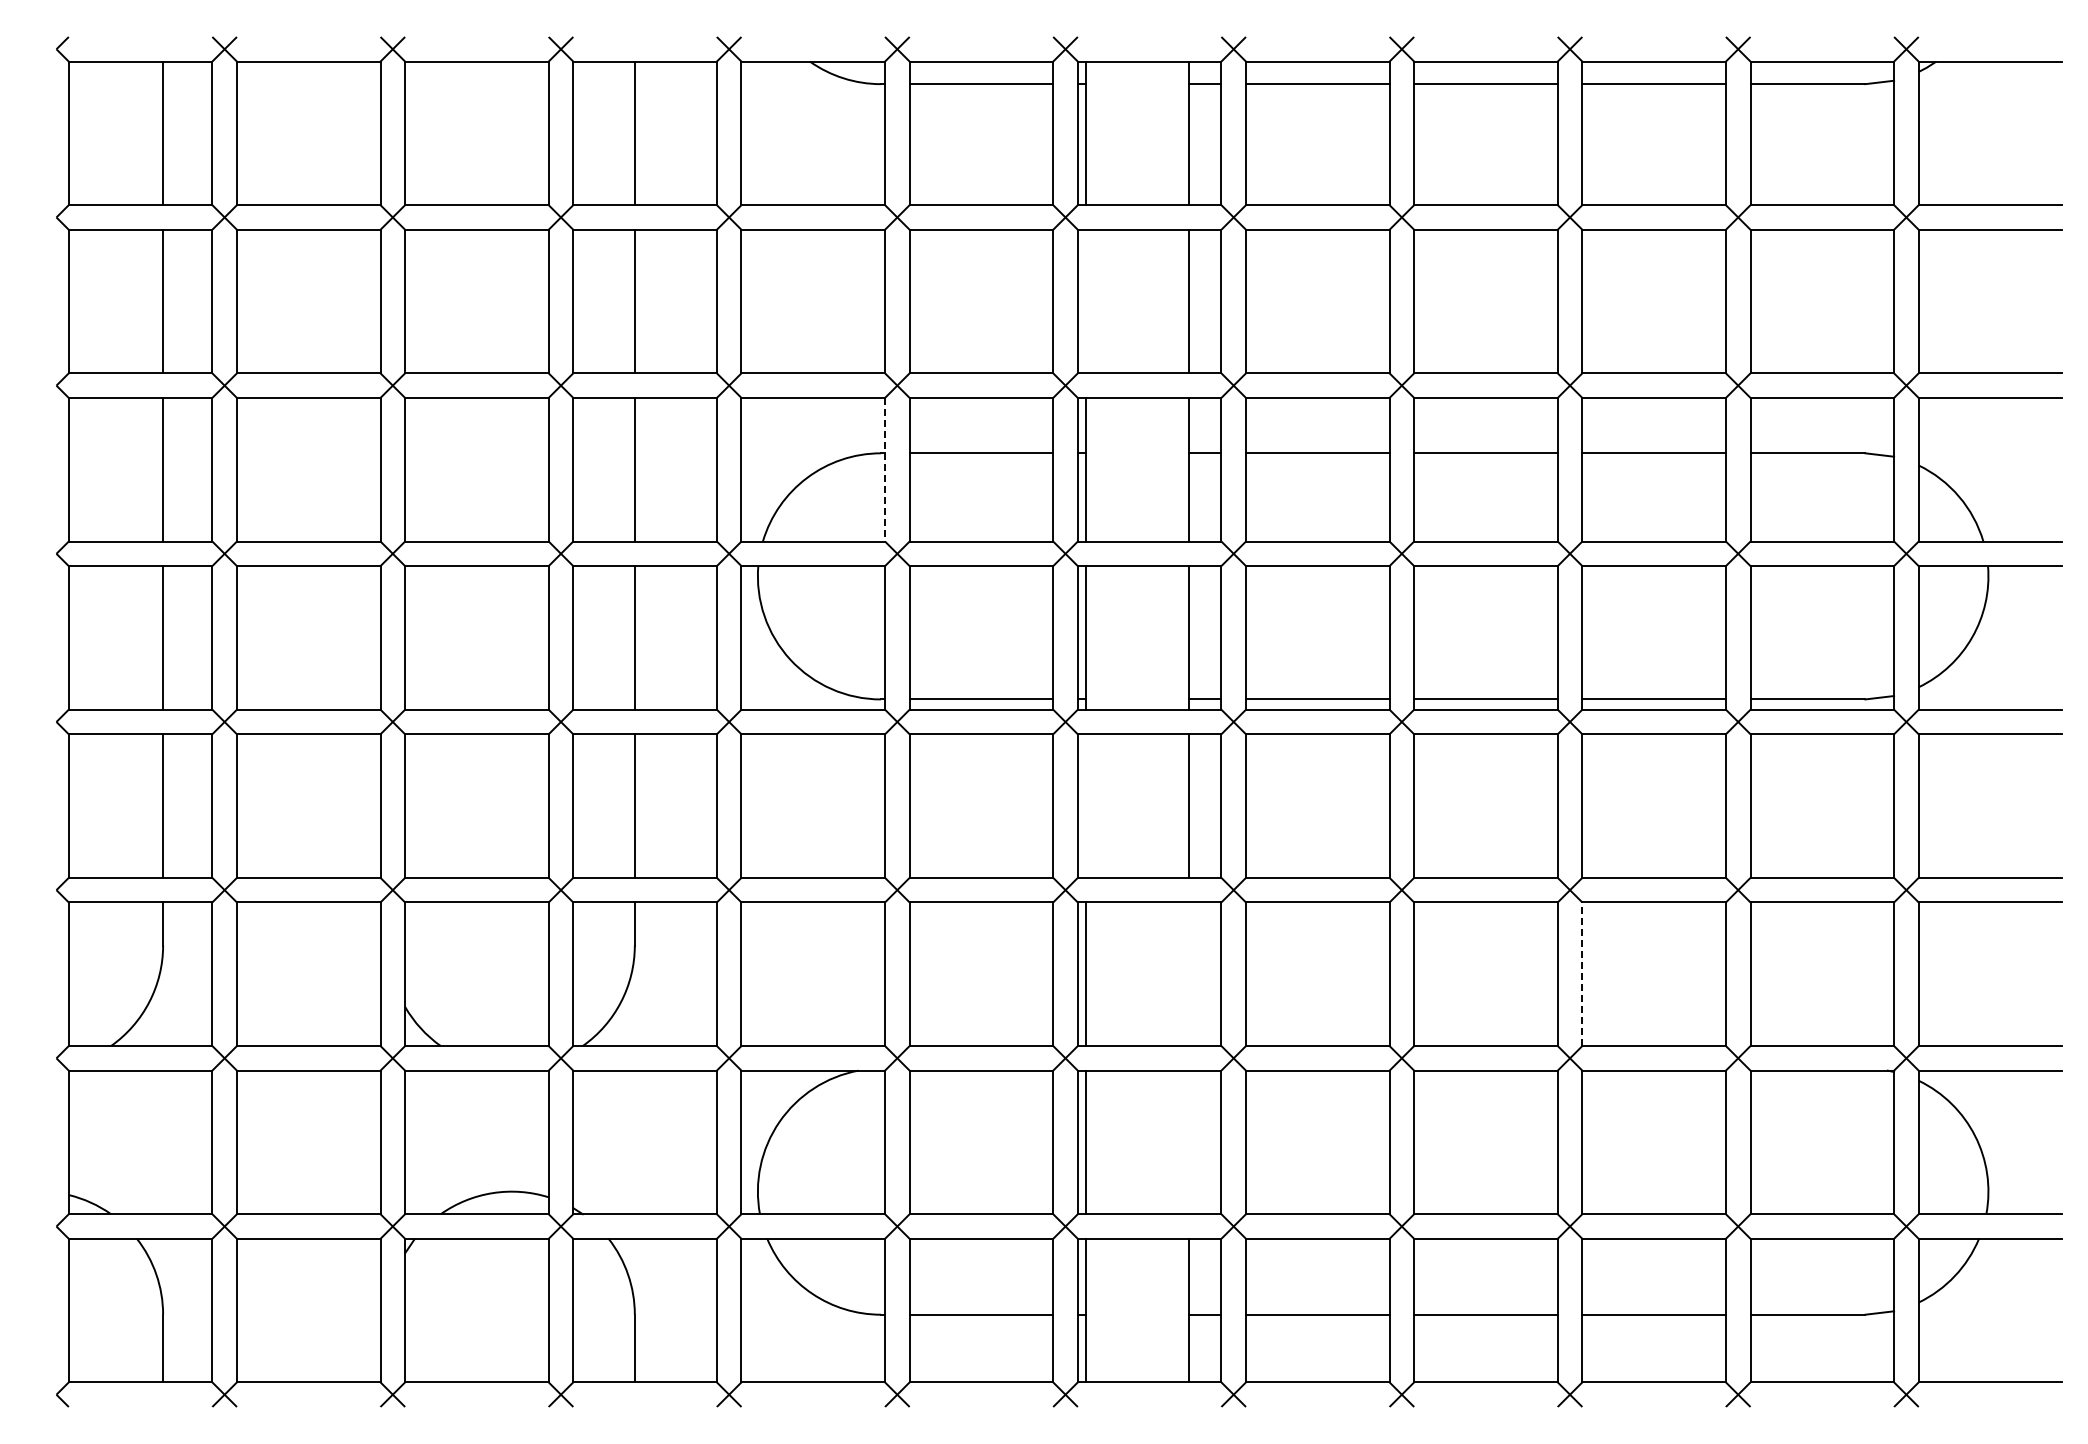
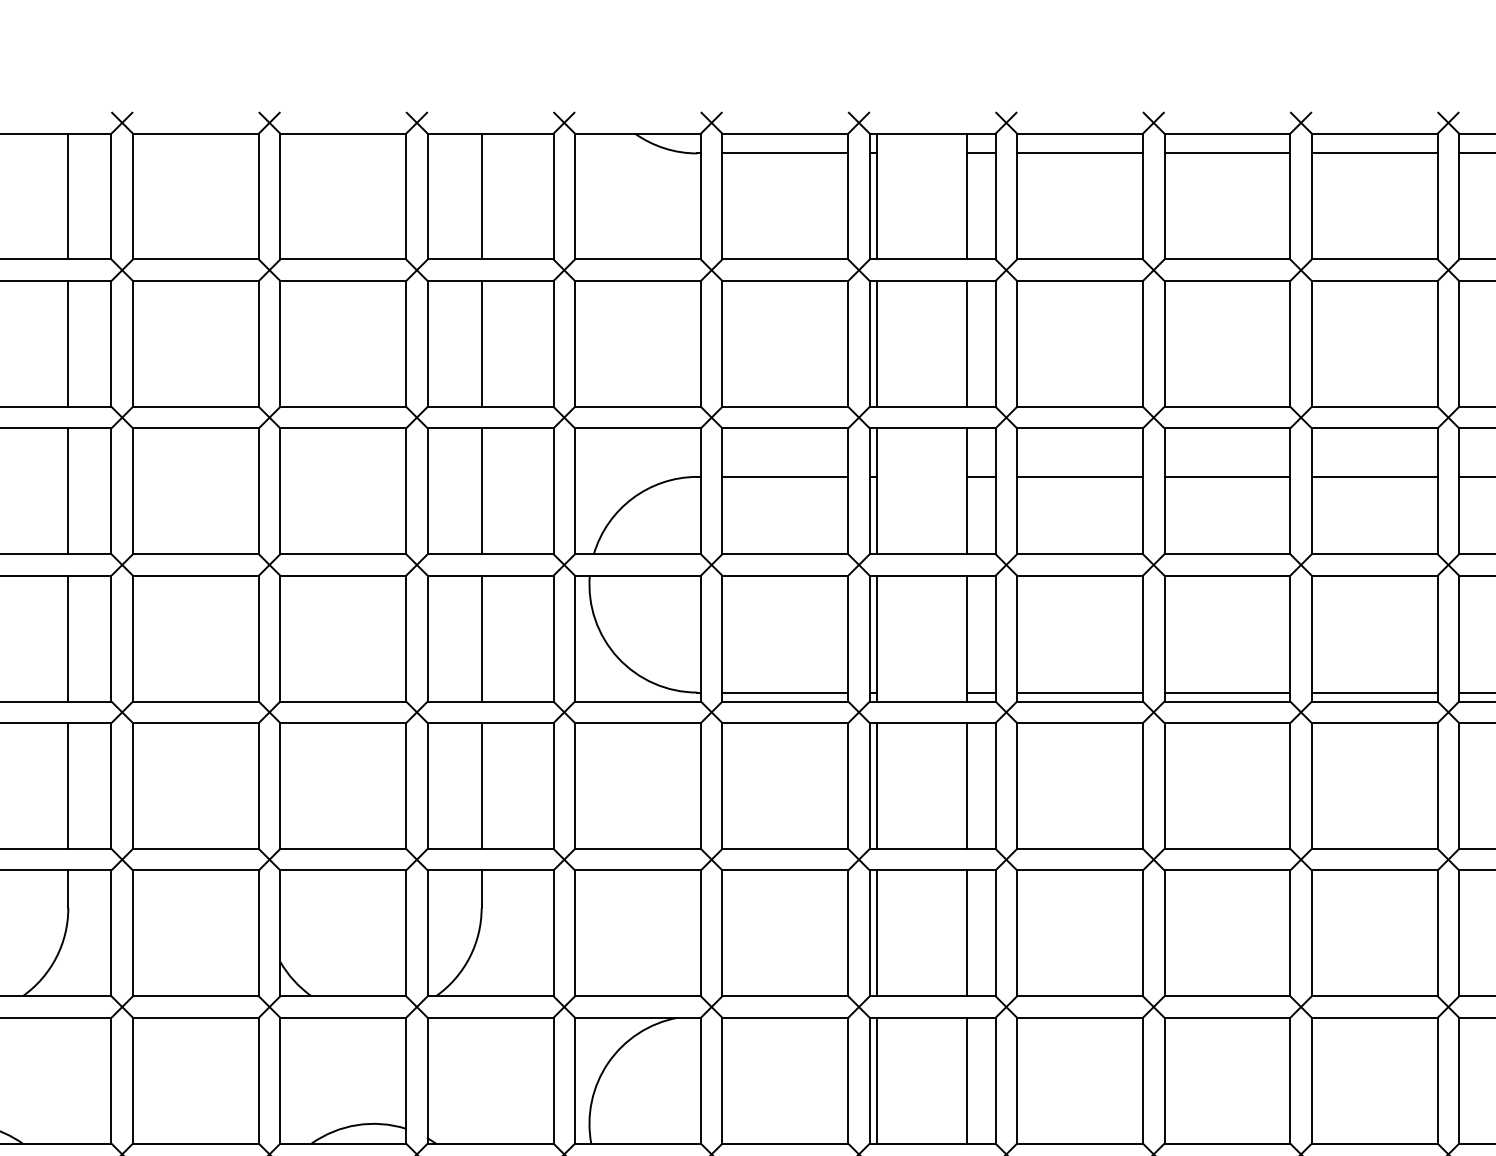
line: (1086, 301) -> (877, 343), added
line: (885, 469) -> (701, 491), dashed -> solid
line: (1086, 805) -> (877, 785), added
line: (1188, 974) -> (966, 933), added
line: (1582, 974) -> (1311, 933), dashed -> solid
line: (1188, 1142) -> (966, 1080), added

